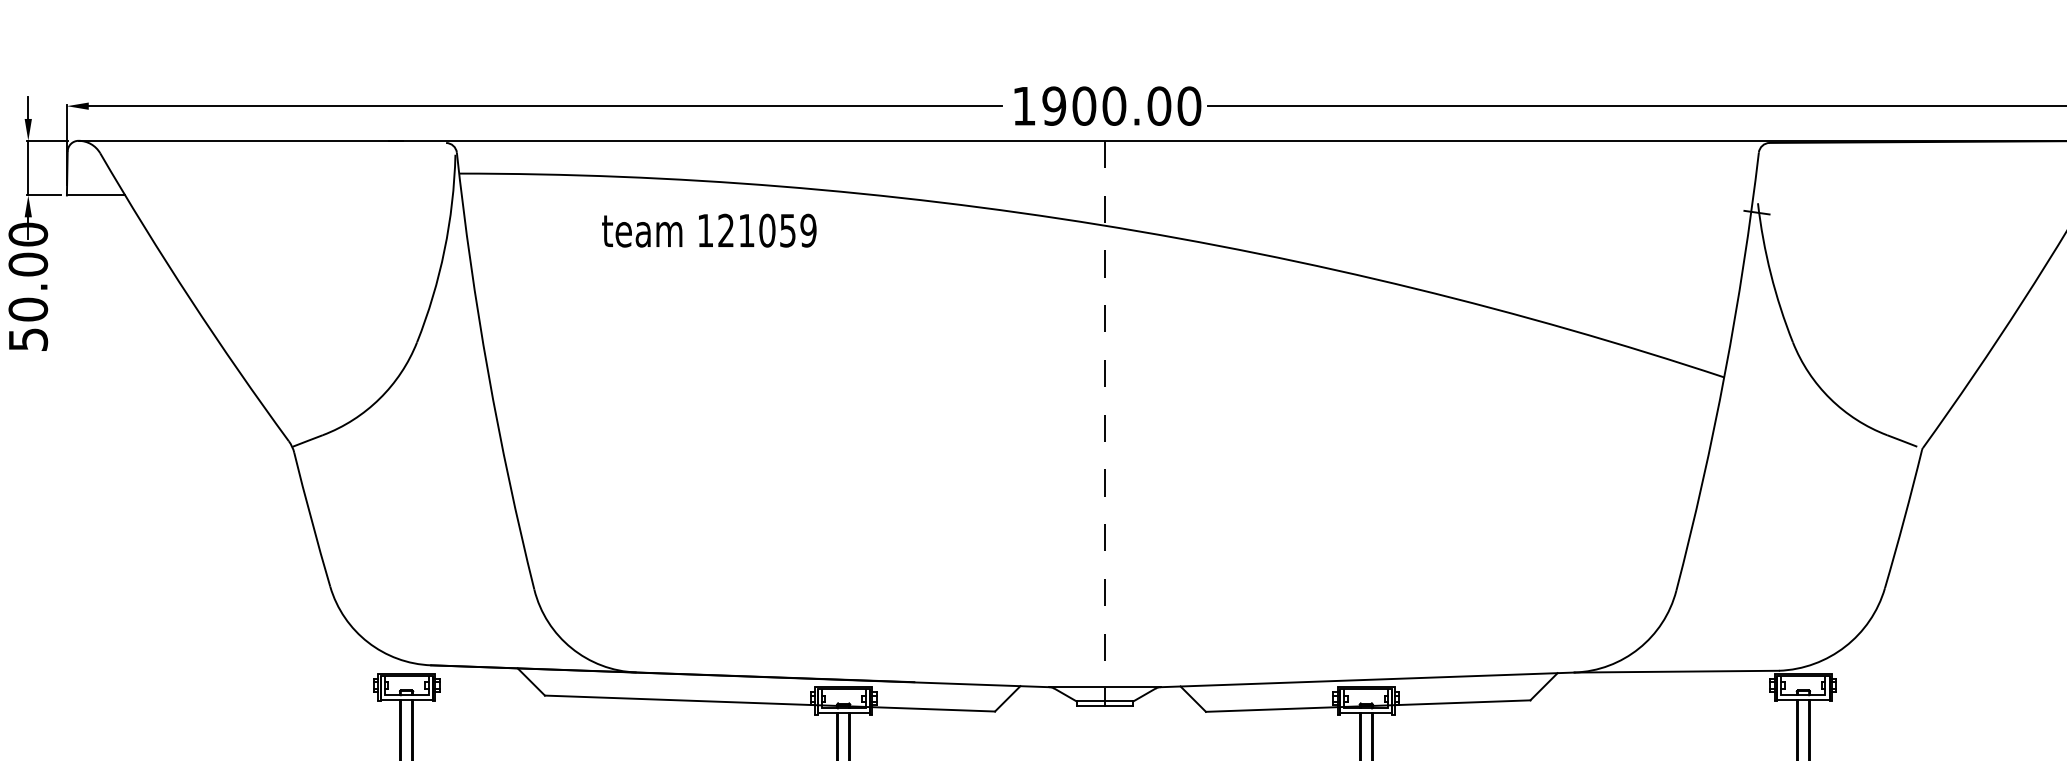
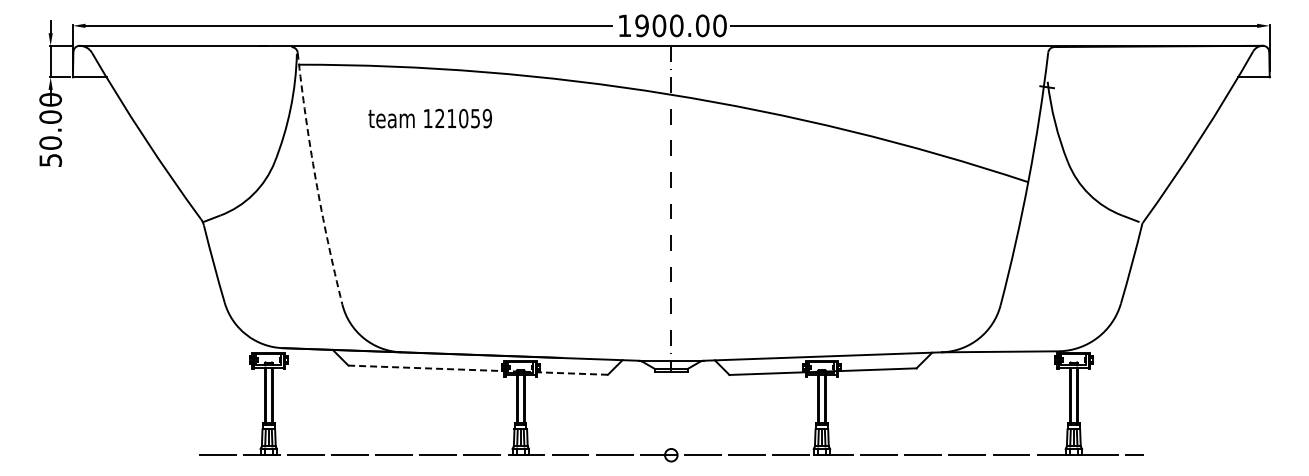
text: (708, 230) -> (429, 118), moved
arc: (487, 372) -> (315, 179), solid -> dashed
line: (770, 704) -> (478, 370), solid -> dashed

